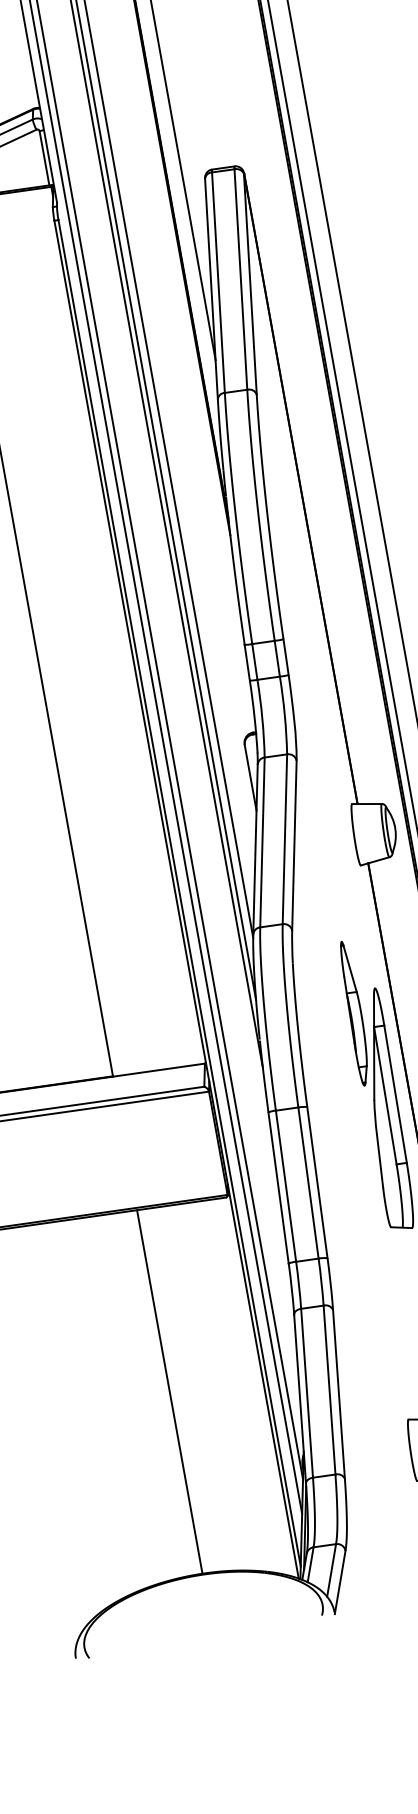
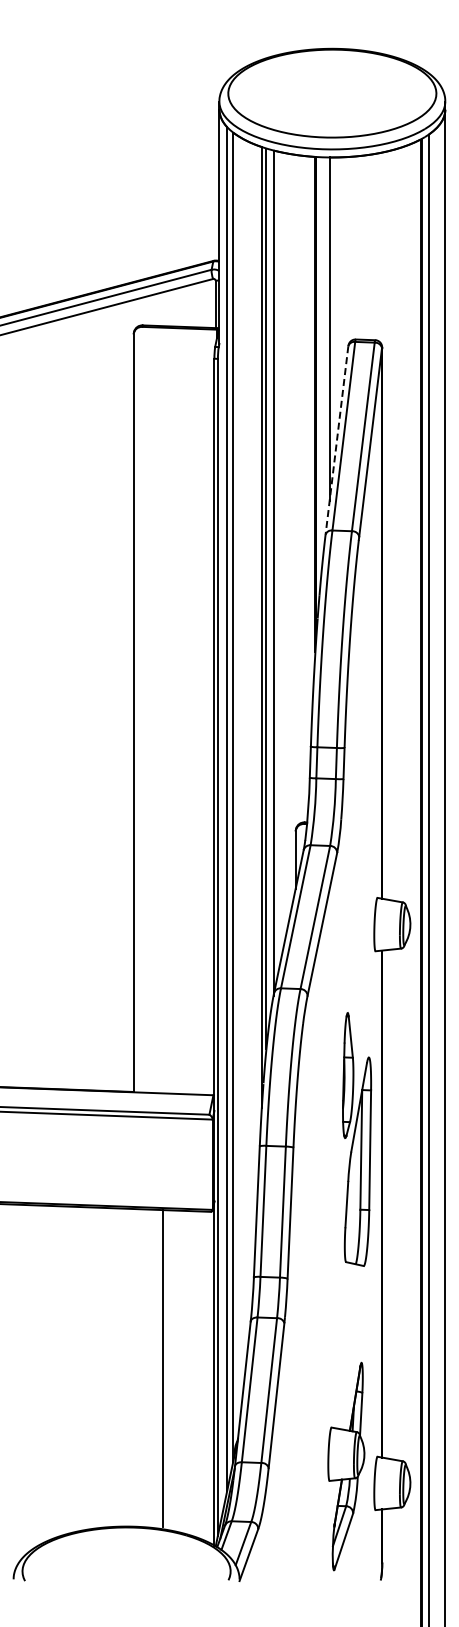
line: (210, 289) -> (336, 440), solid -> dashed
line: (169, 1391) -> (162, 1367), moved

